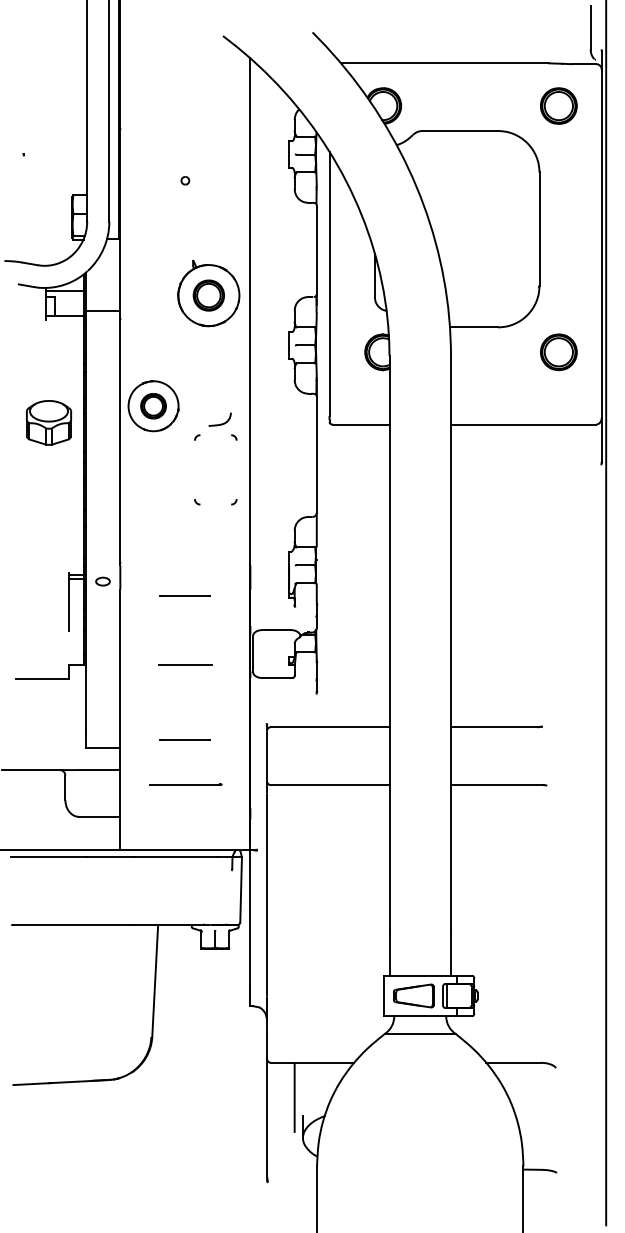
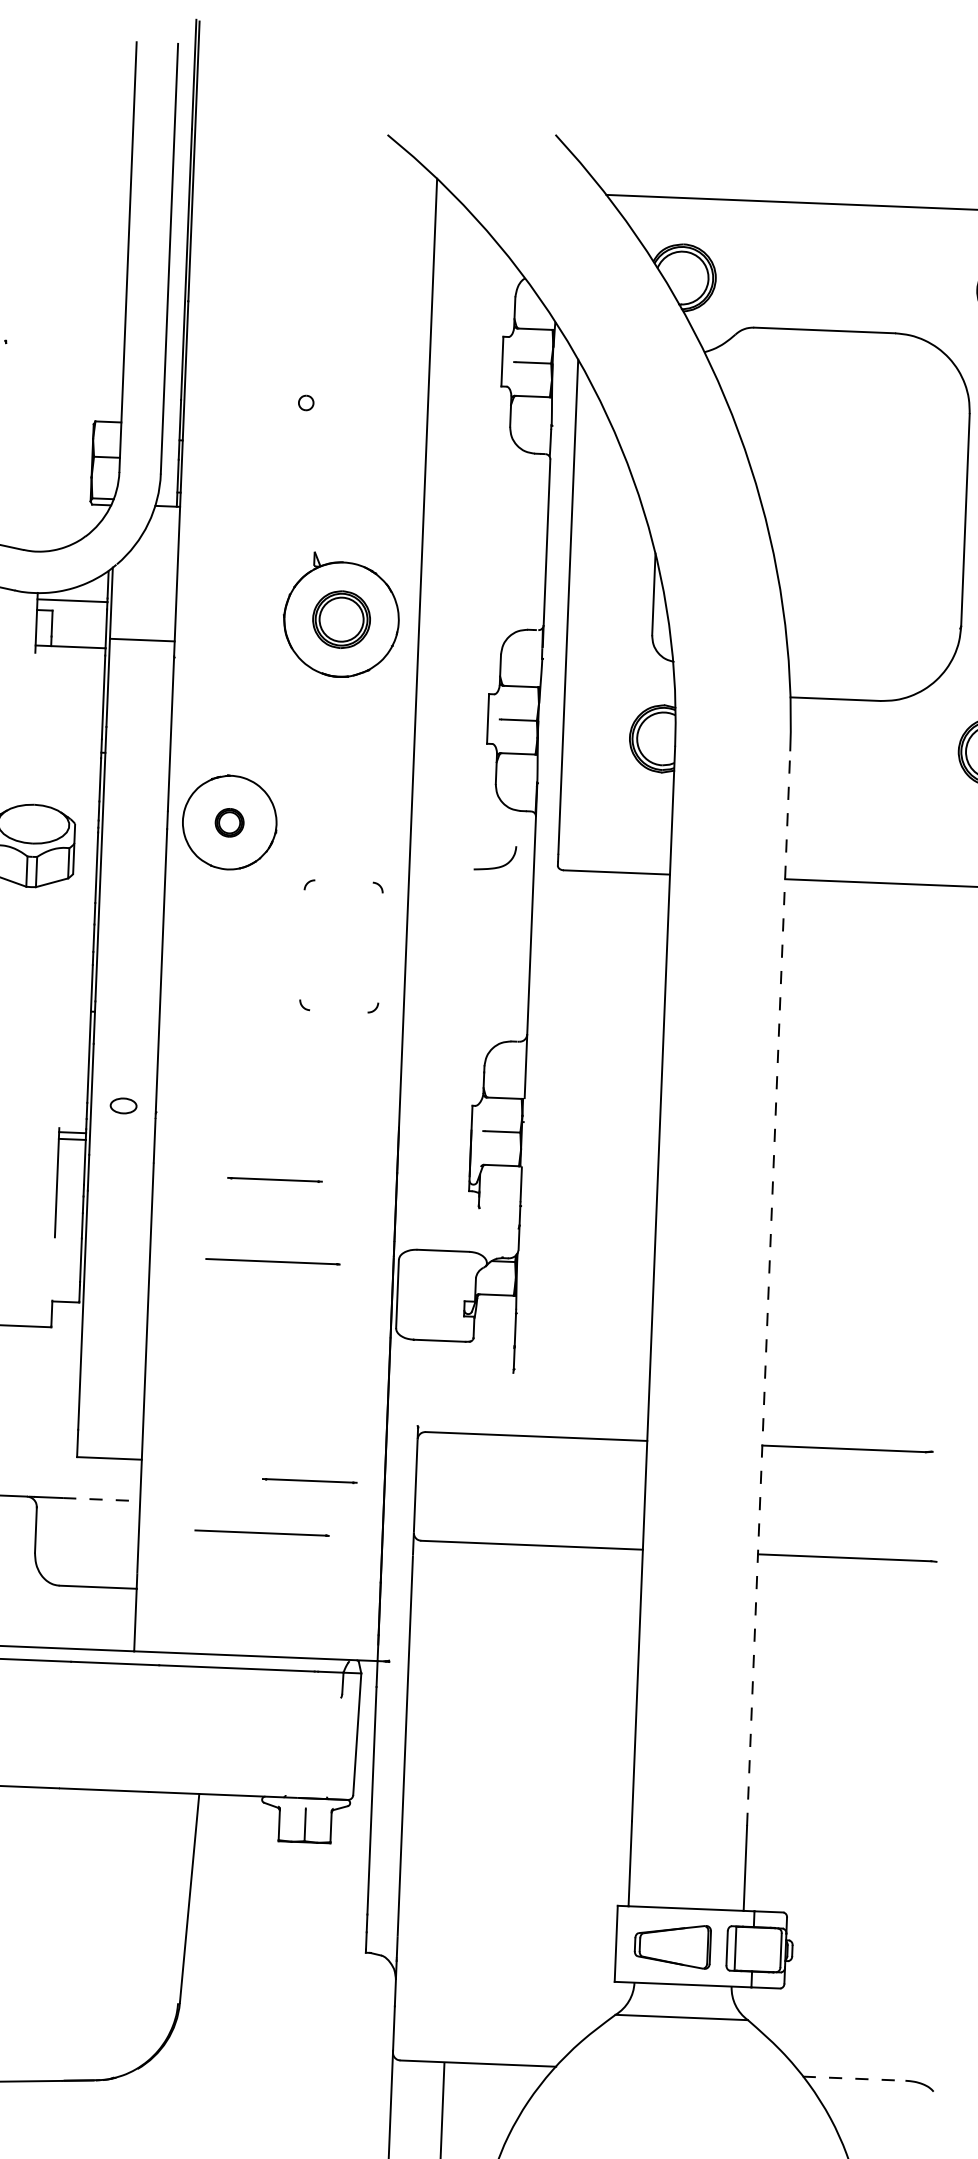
part: (153, 406) -> (229, 823), size x0.6
curve: (220, 423) -> (495, 865), moved
part: (102, 581) -> (122, 1105), moved
line: (185, 639) -> (271, 1261), added
line: (451, 642) -> (769, 1287), solid -> dashed
line: (185, 664) -> (270, 1308), removed
line: (184, 739) -> (308, 1480), moved
line: (99, 770) -> (101, 1500), solid -> dashed
line: (513, 1062) -> (854, 2078), solid -> dashed

